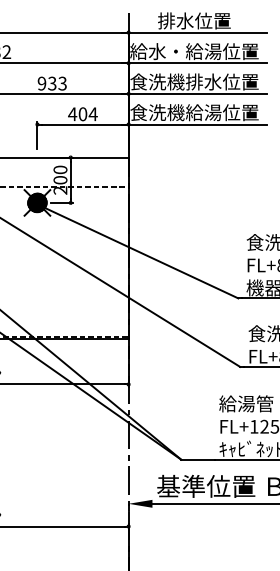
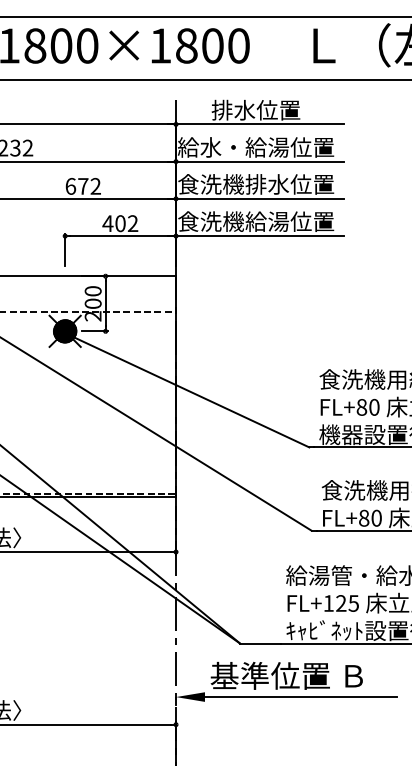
text: (51, 82) -> (82, 185), 933 -> 672
text: (92, 114) -> (132, 223), 404 -> 402

